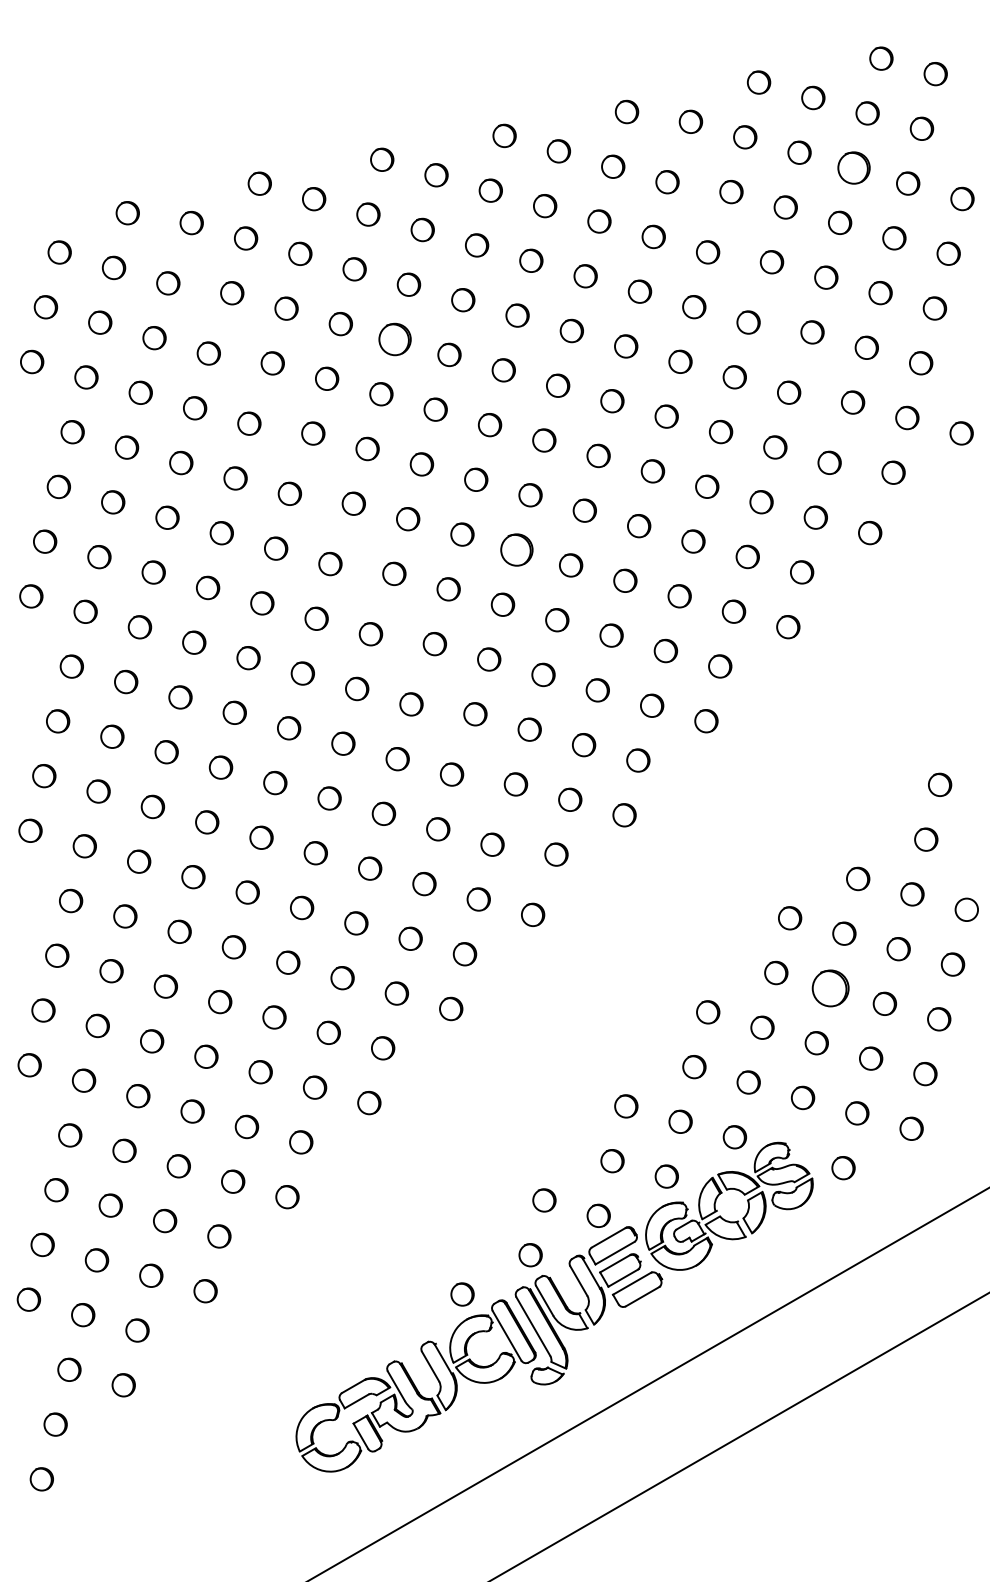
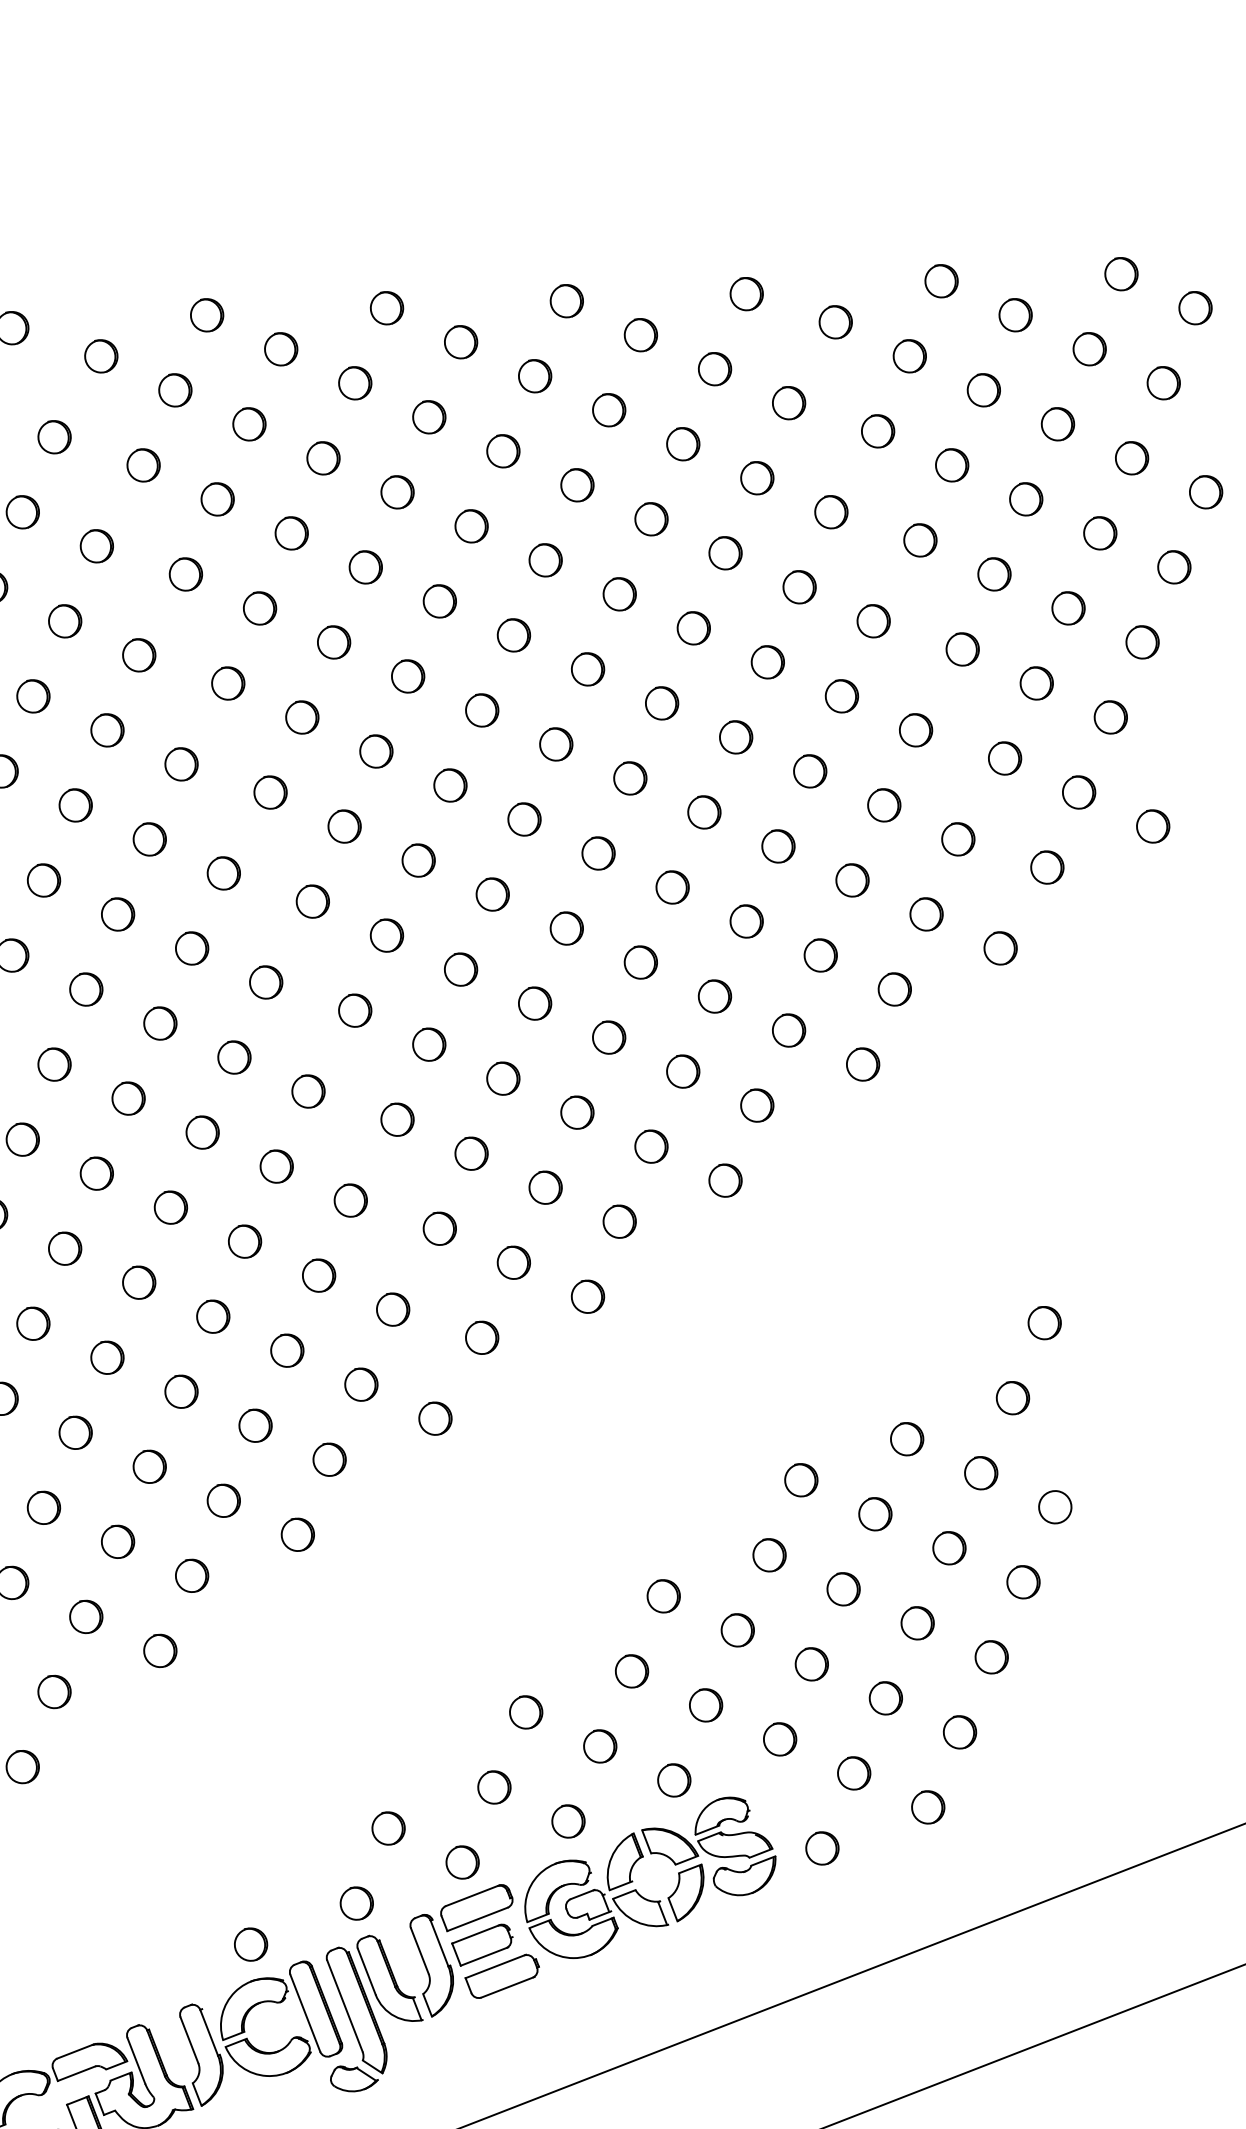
circle: (853, 168) -> (1057, 424), size x0.71
part: (395, 339) -> (366, 567), size x0.71
part: (516, 549) -> (492, 893), size x0.71
circle: (830, 988) -> (843, 1589), size x0.62

